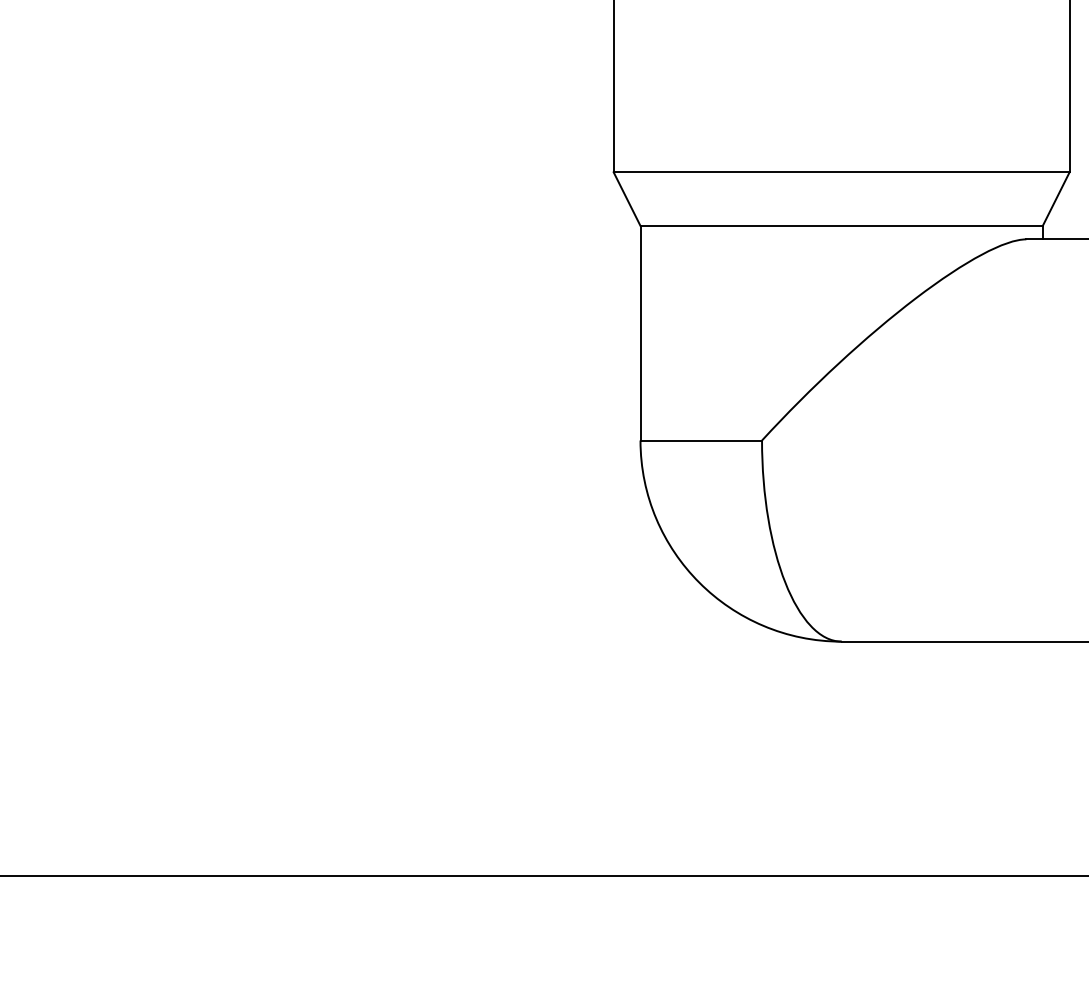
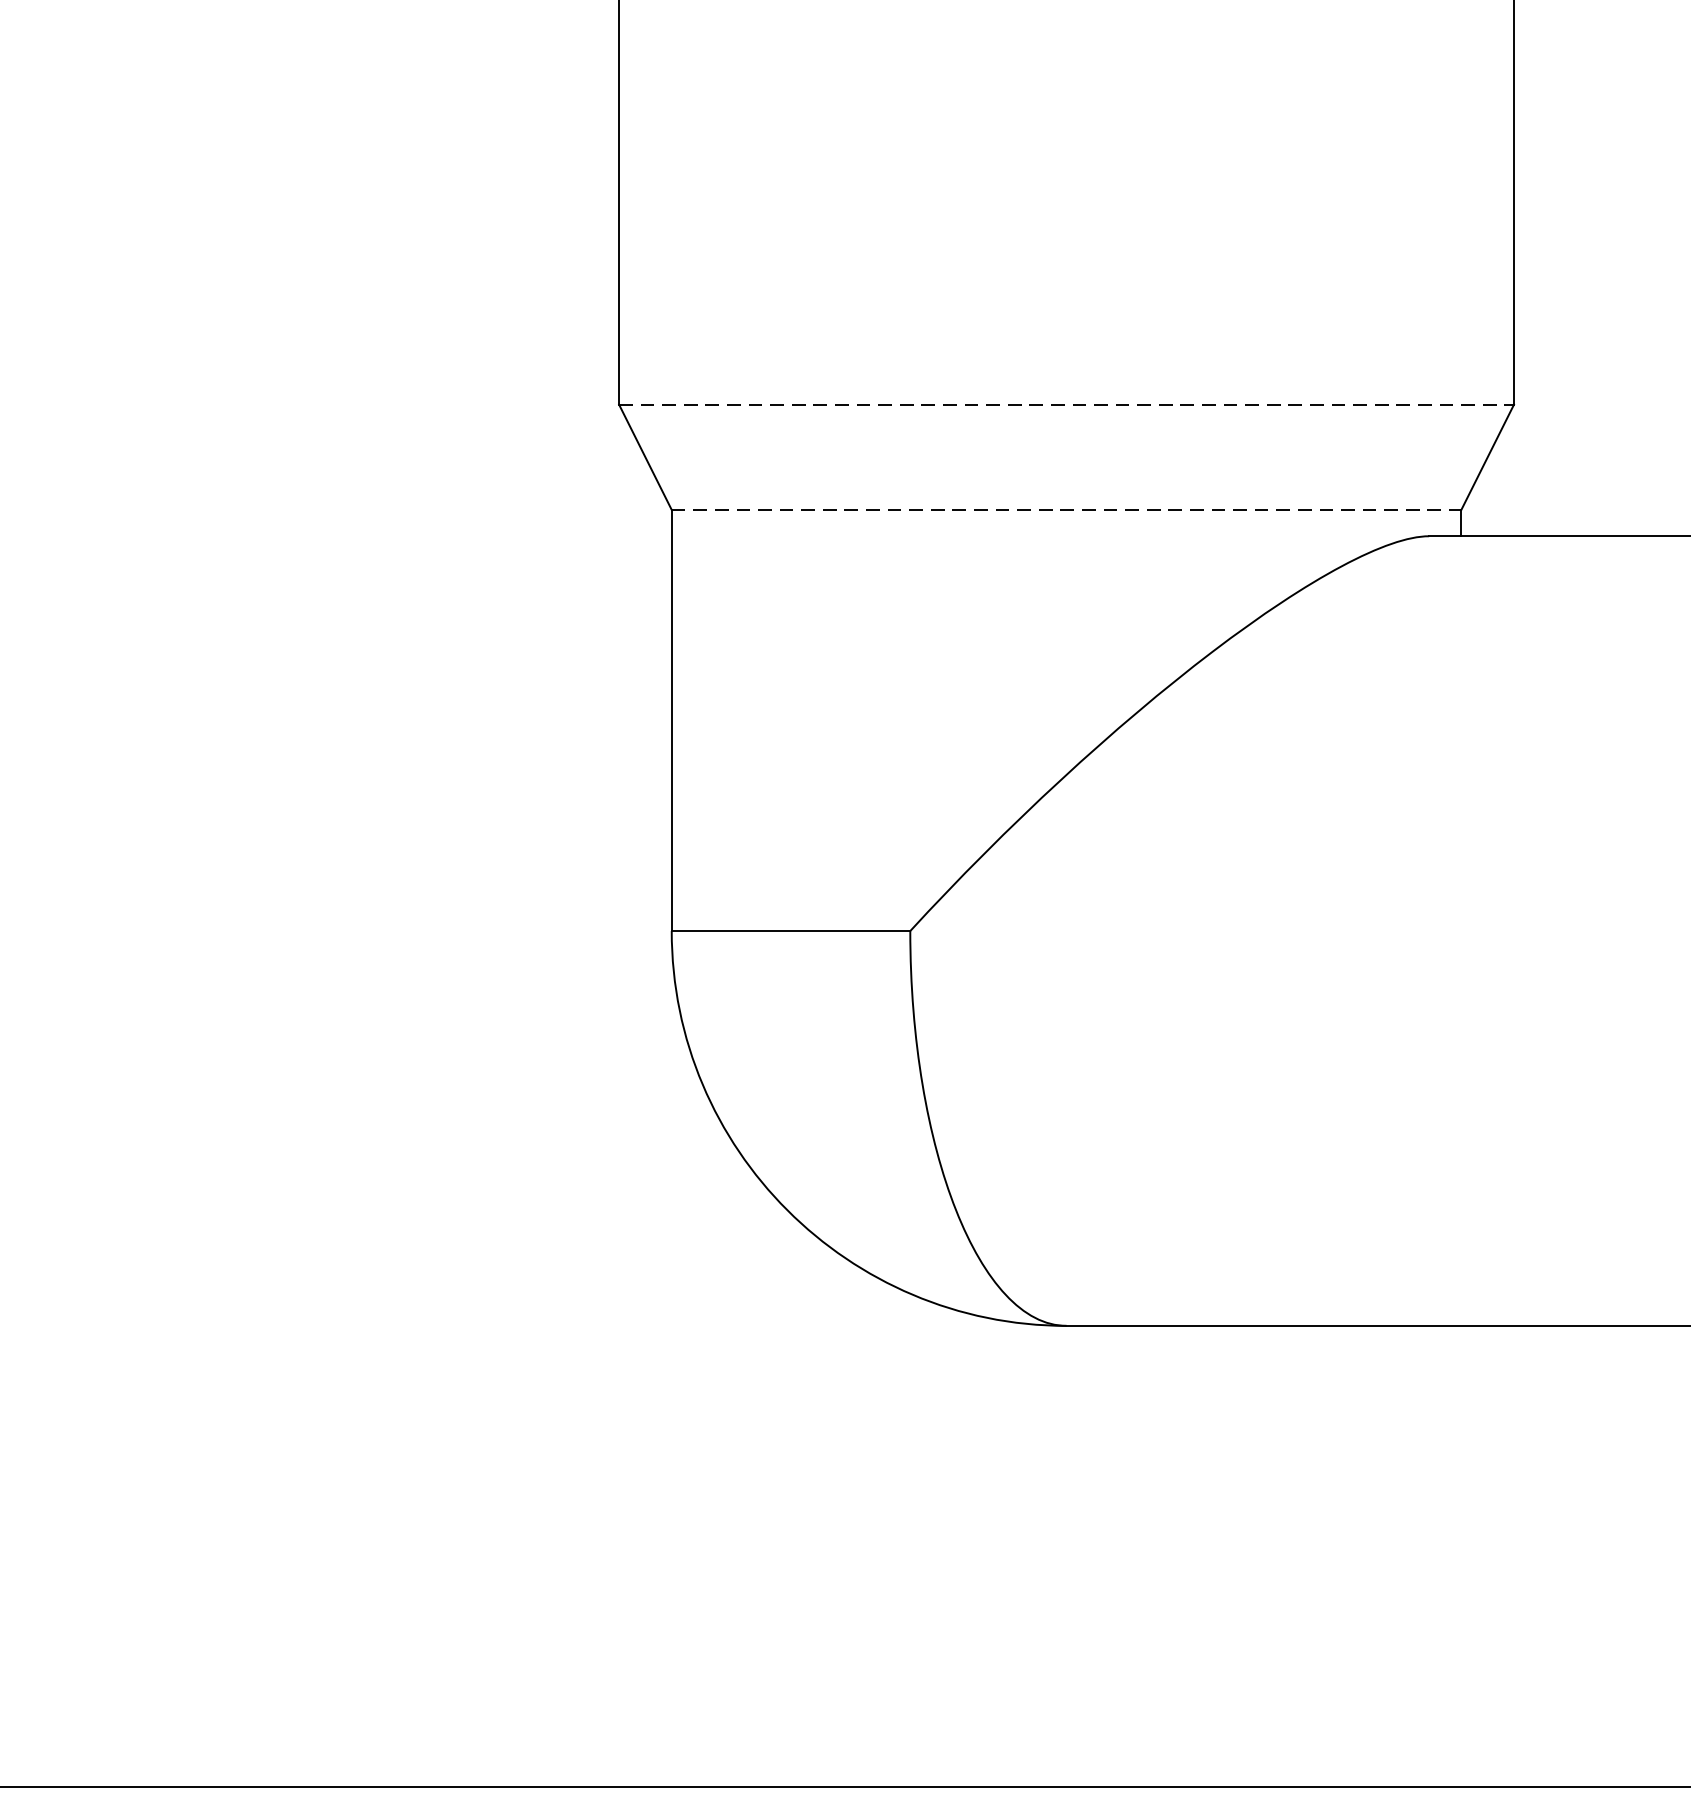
line: (841, 172) -> (1066, 404), solid -> dashed
line: (842, 225) -> (1068, 509), solid -> dashed

